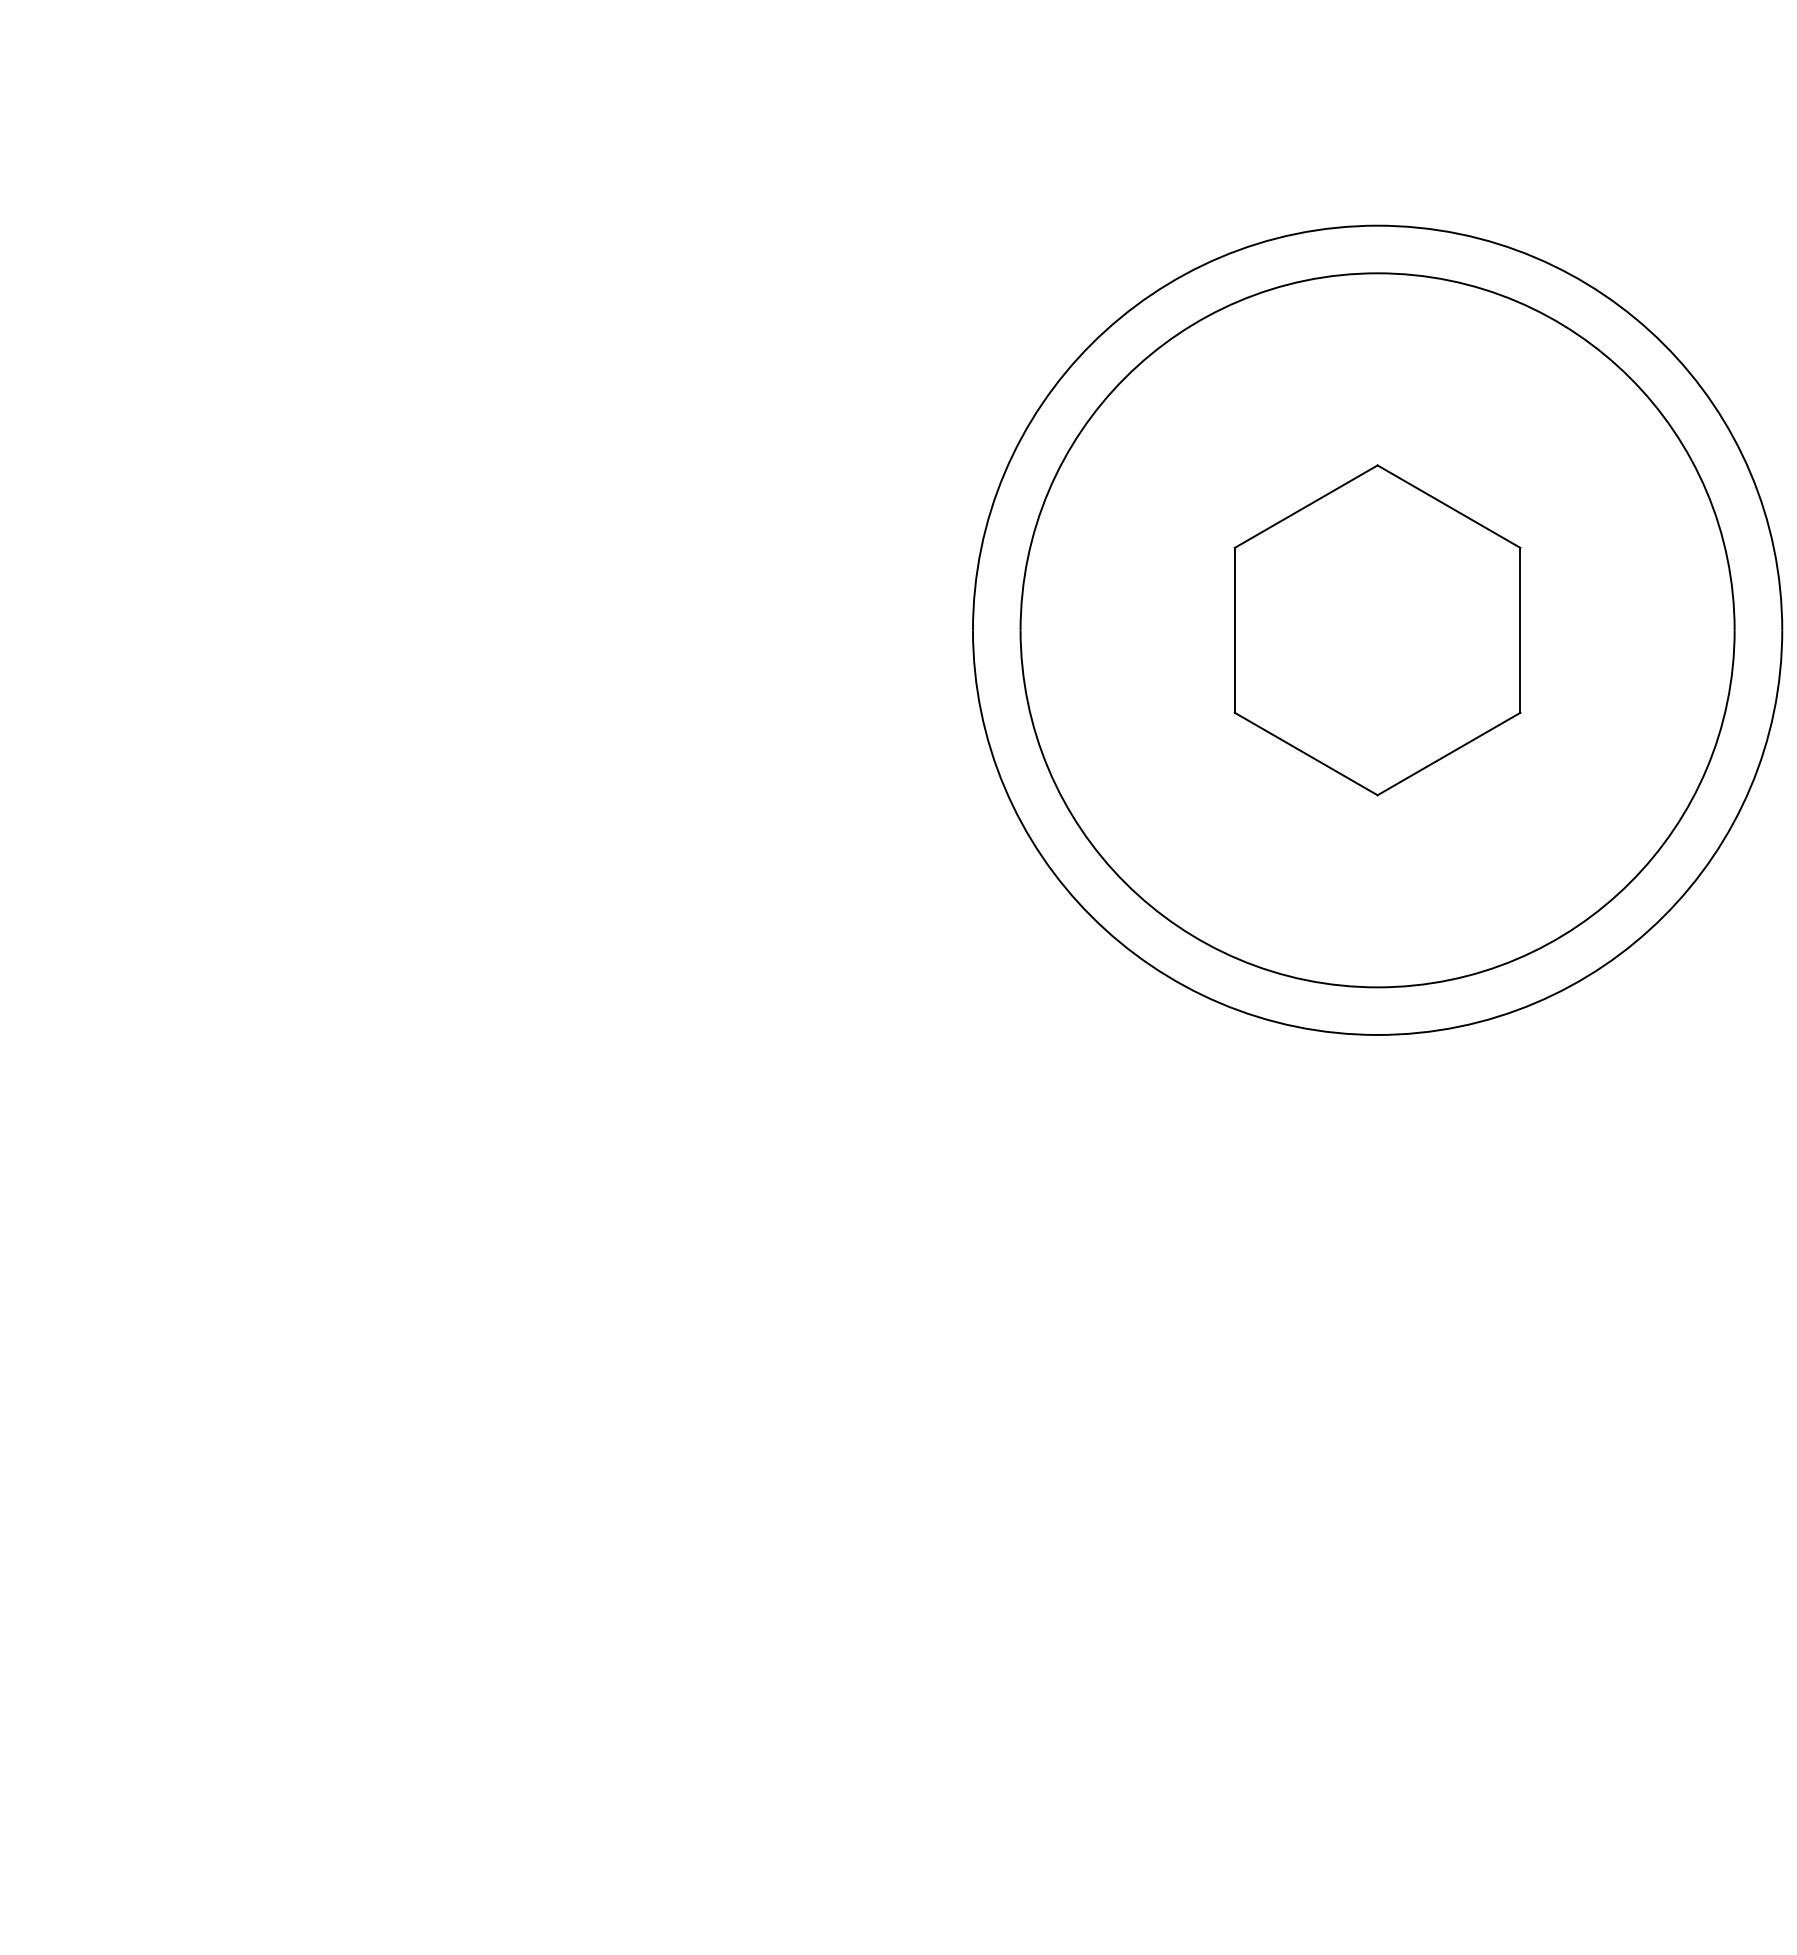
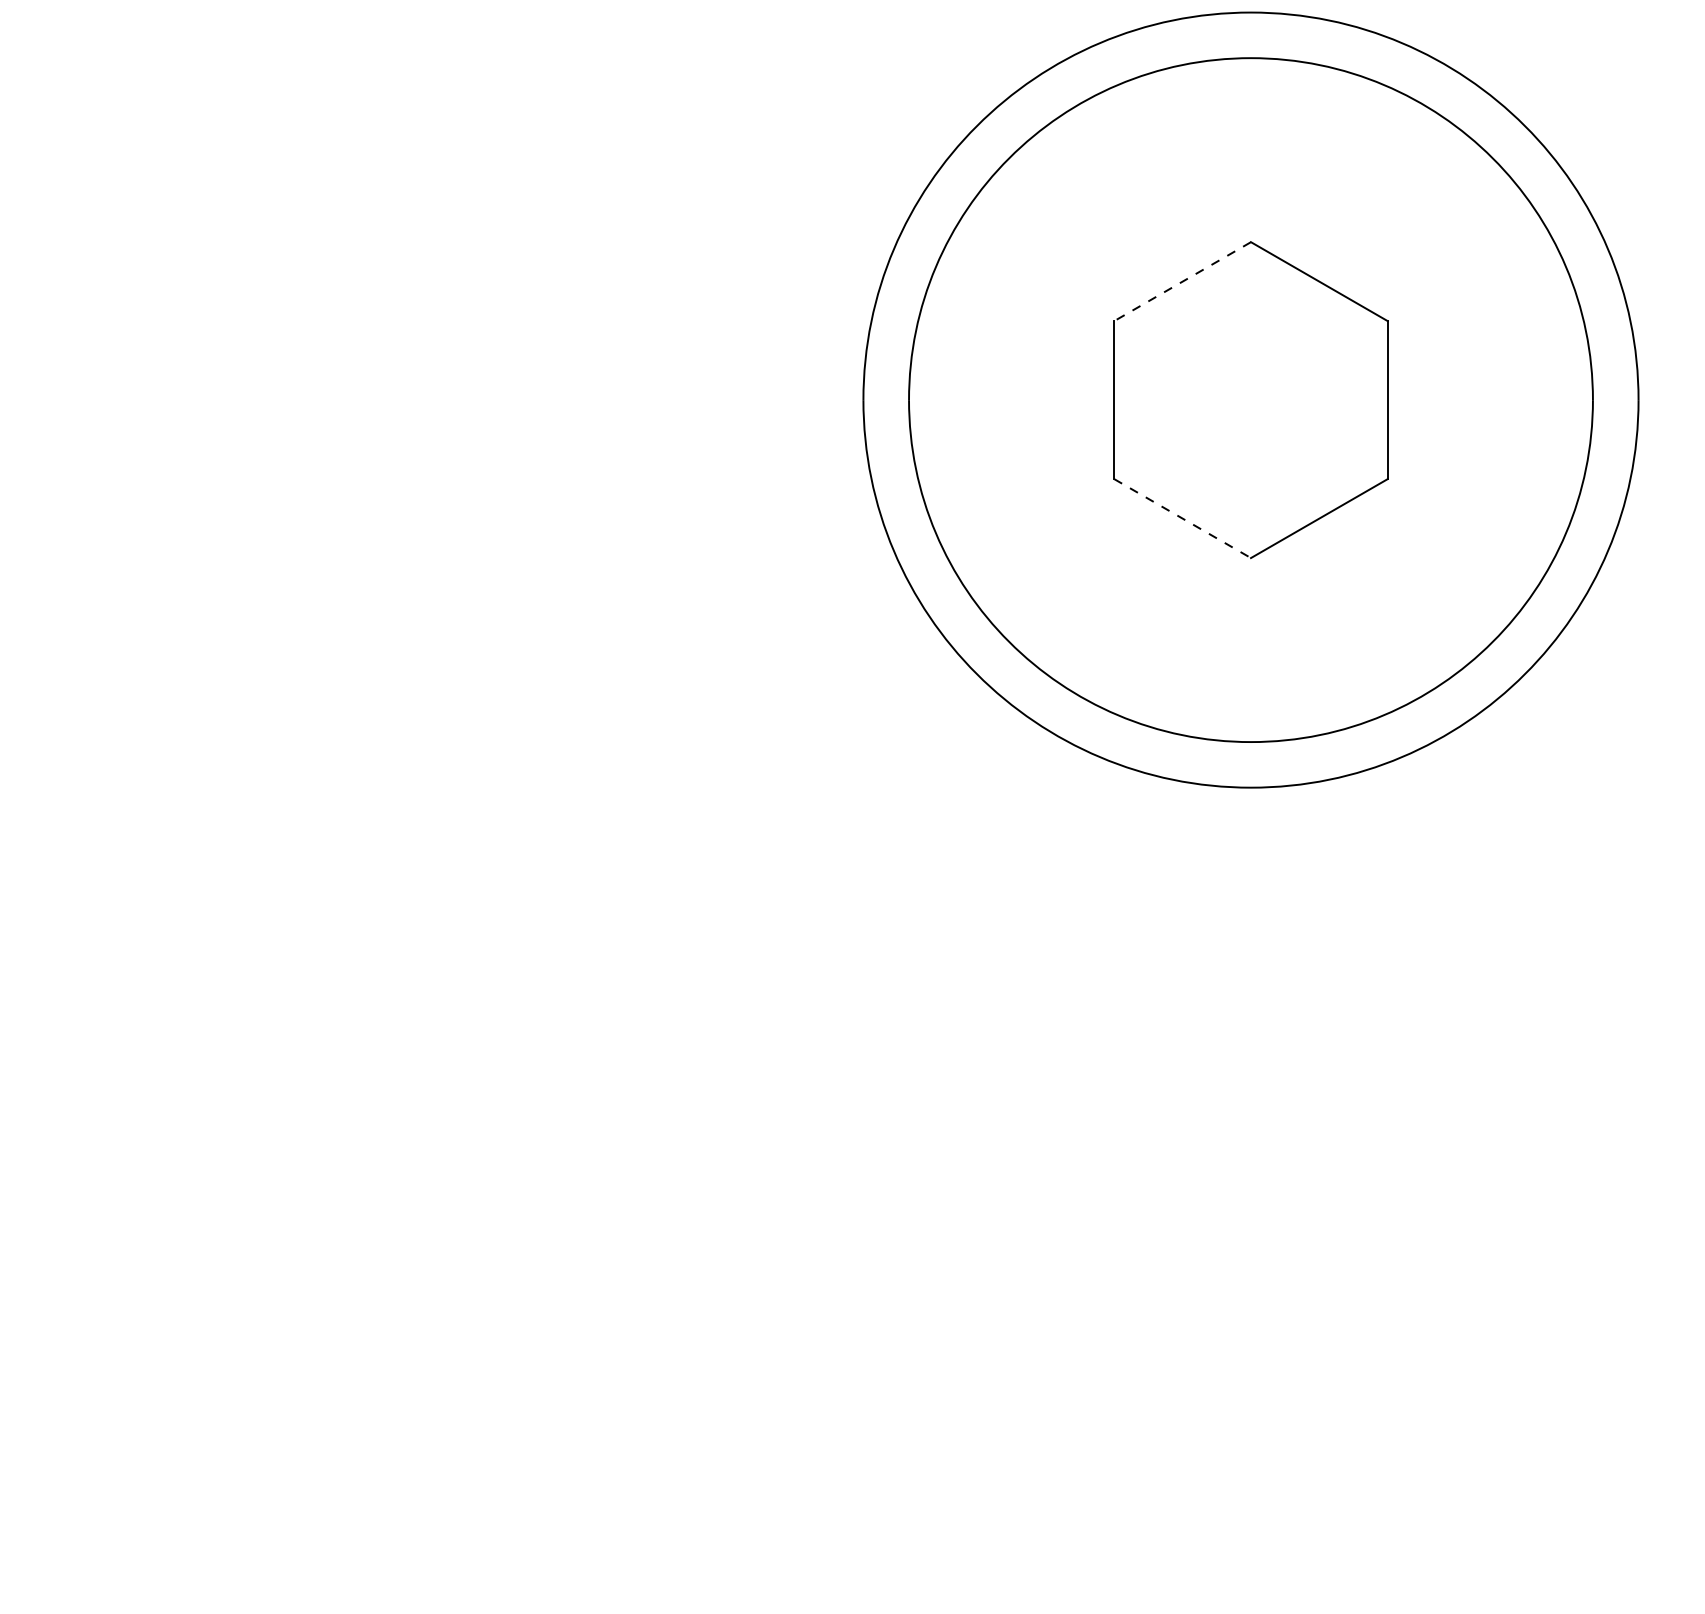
line: (1305, 506) -> (1181, 281), solid -> dashed
line: (1306, 754) -> (1182, 519), solid -> dashed

